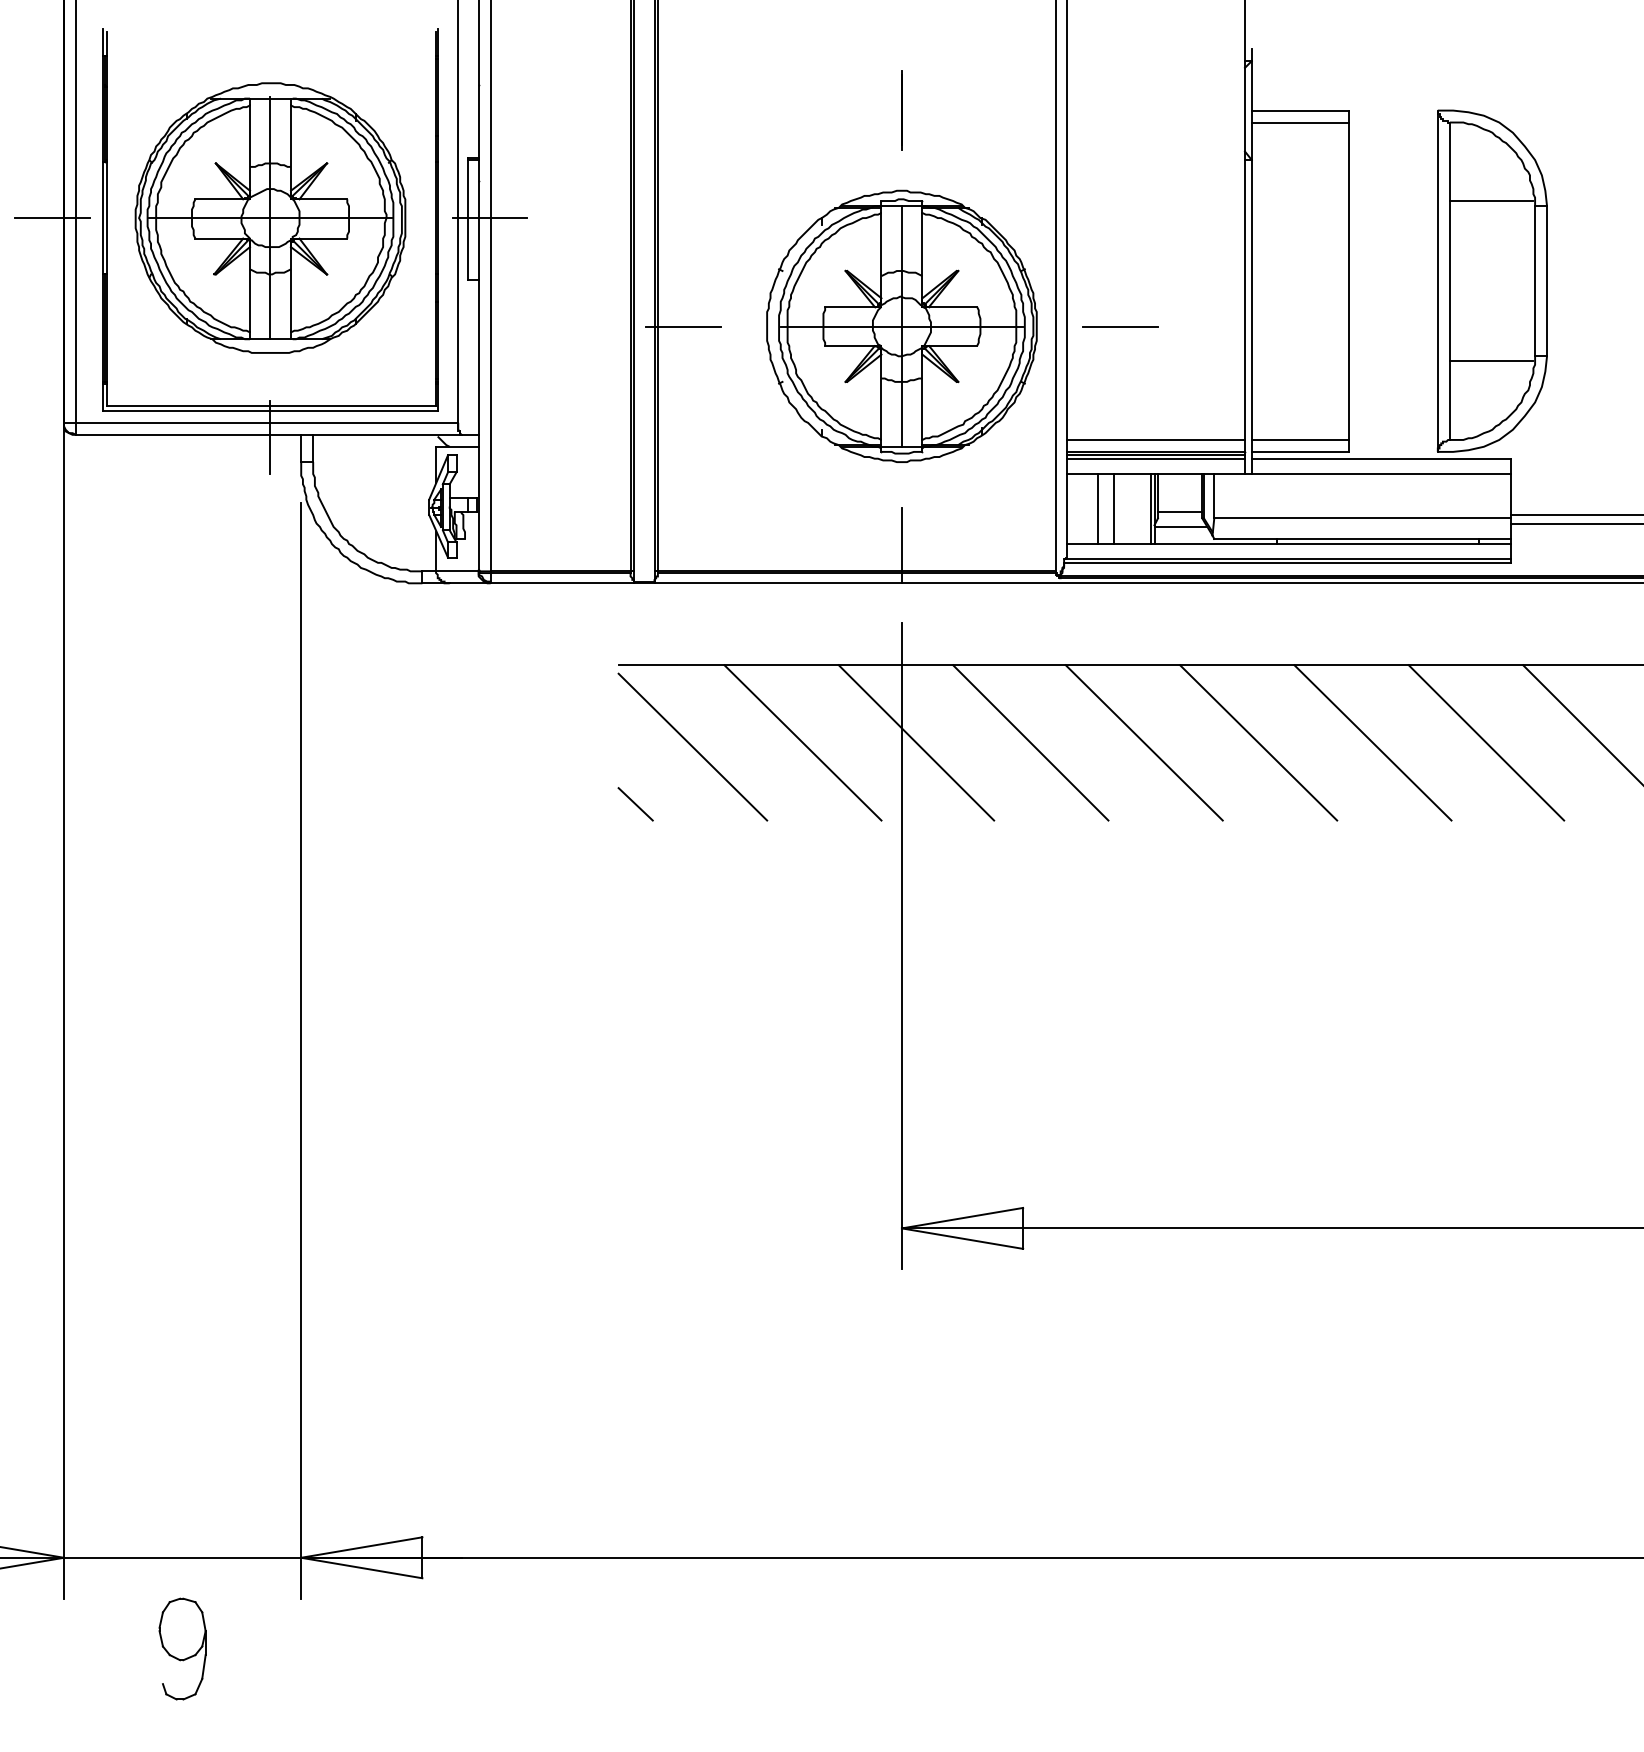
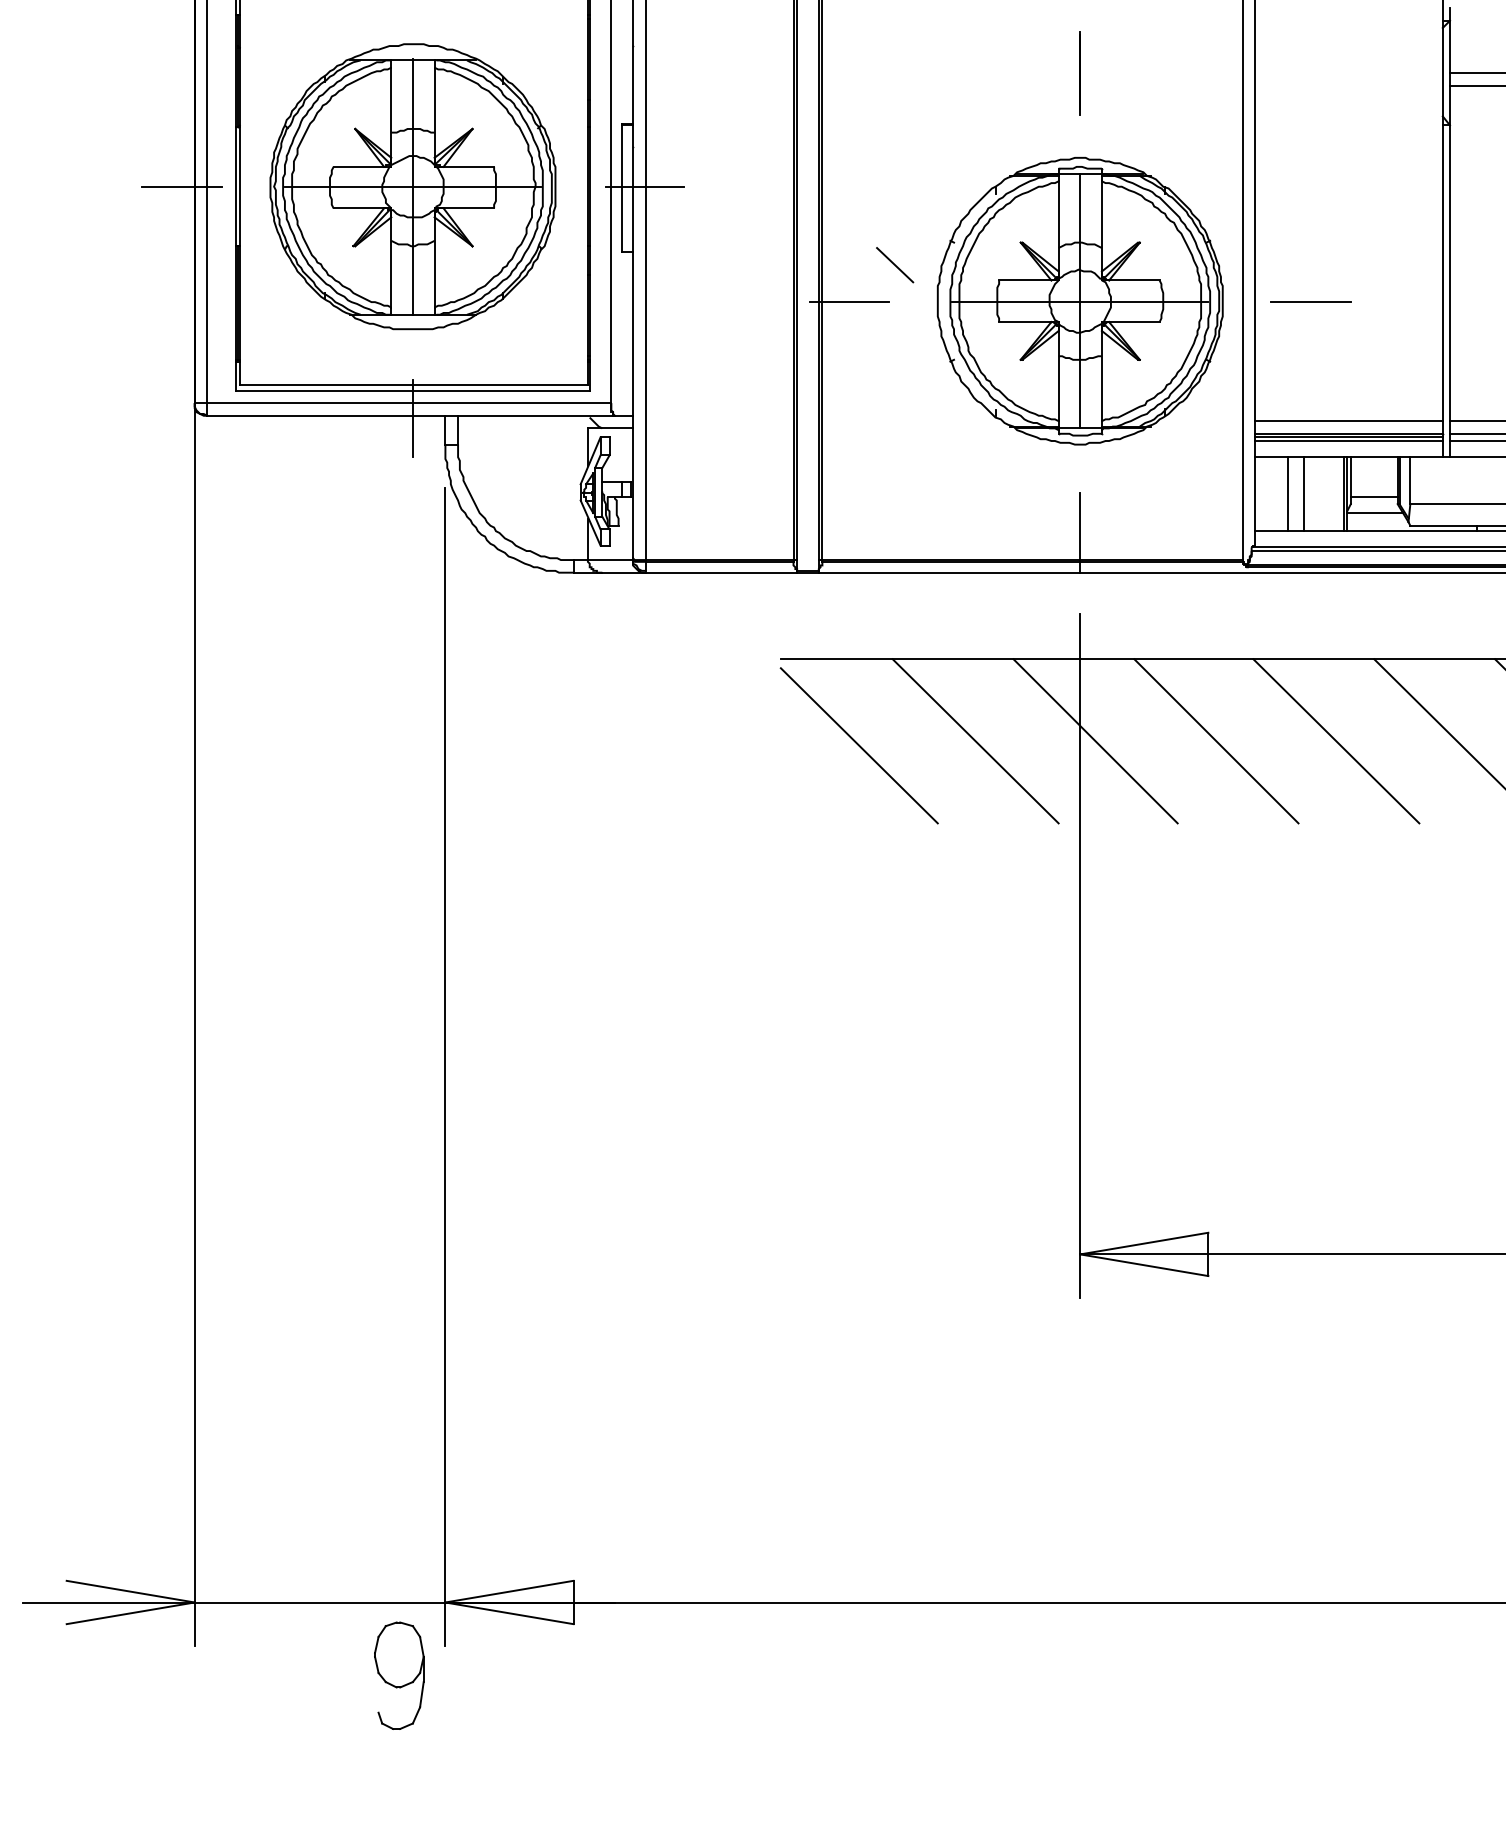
line: (635, 804) -> (894, 265), moved
part: (182, 1648) -> (399, 1675), moved

